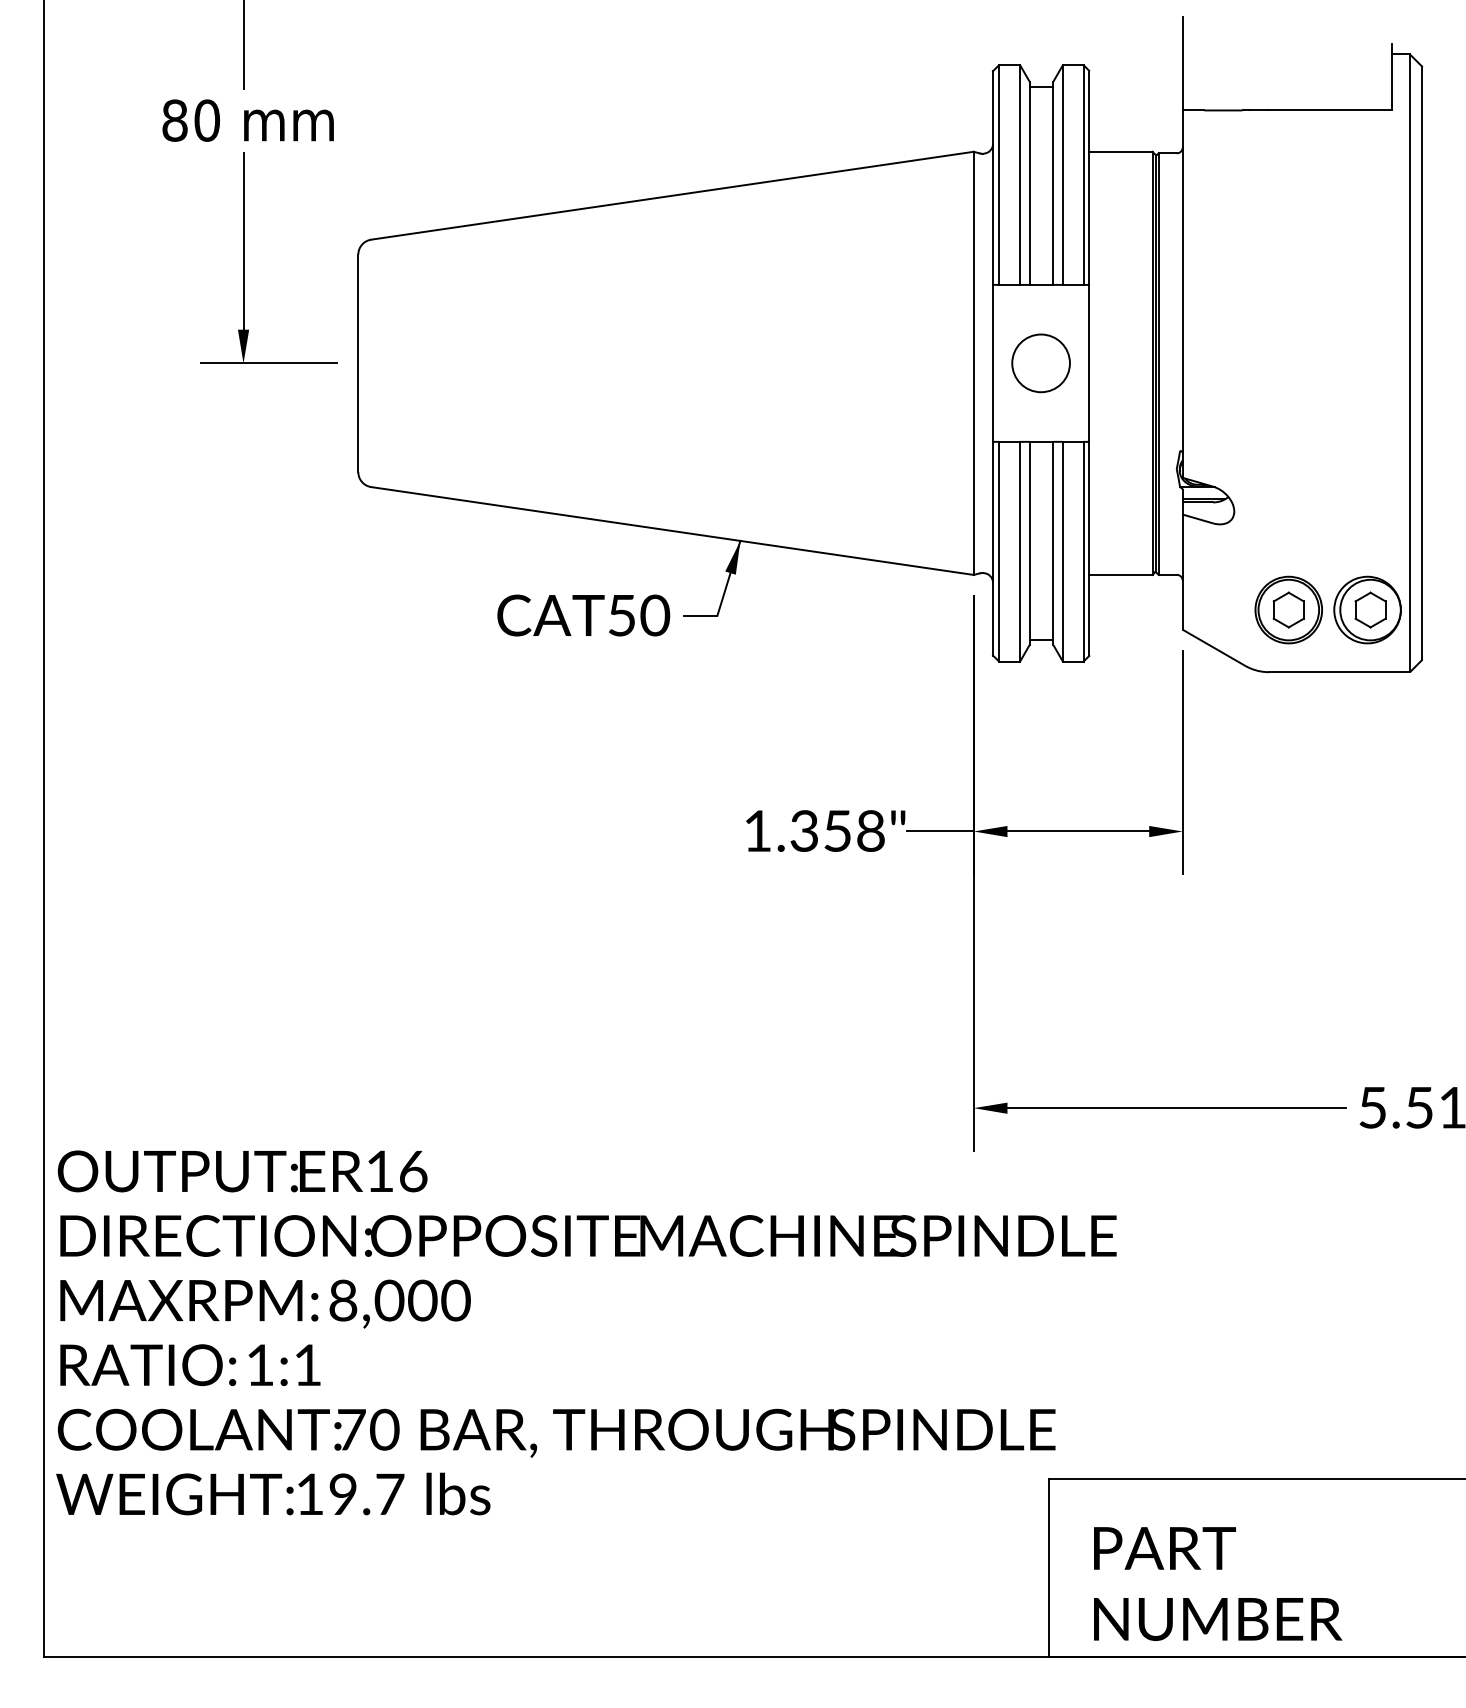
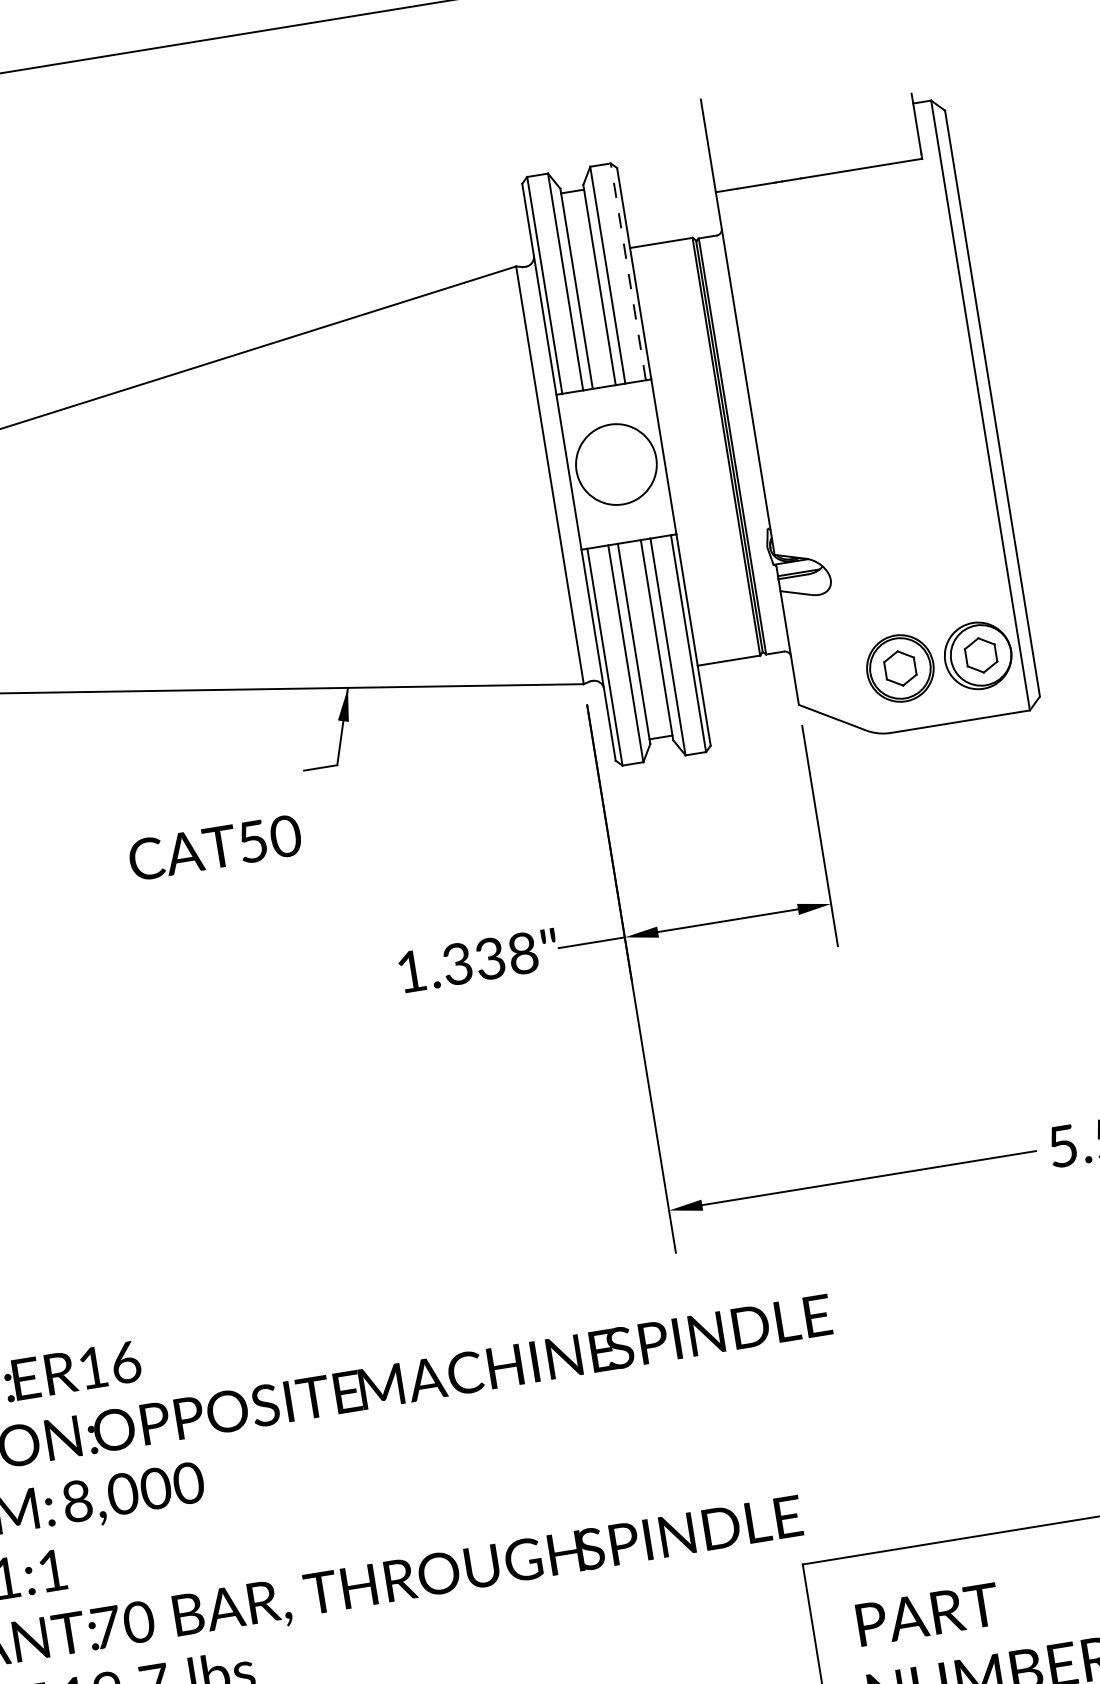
line: (1083, 175) -> (628, 272), solid -> dashed
circle: (1040, 363) -> (615, 464), size x1.4
text: (583, 615) -> (214, 847), moved
text: (837, 830) -> (490, 958), 1.358" -> 1.338"

